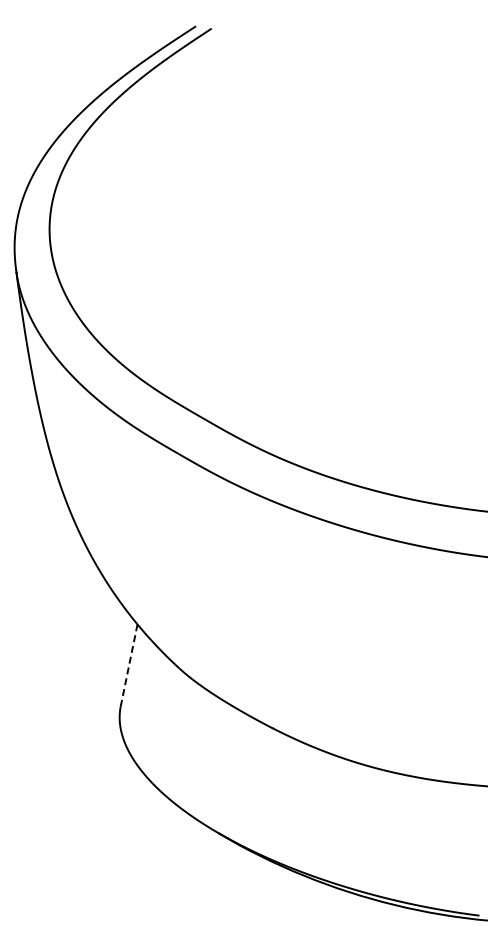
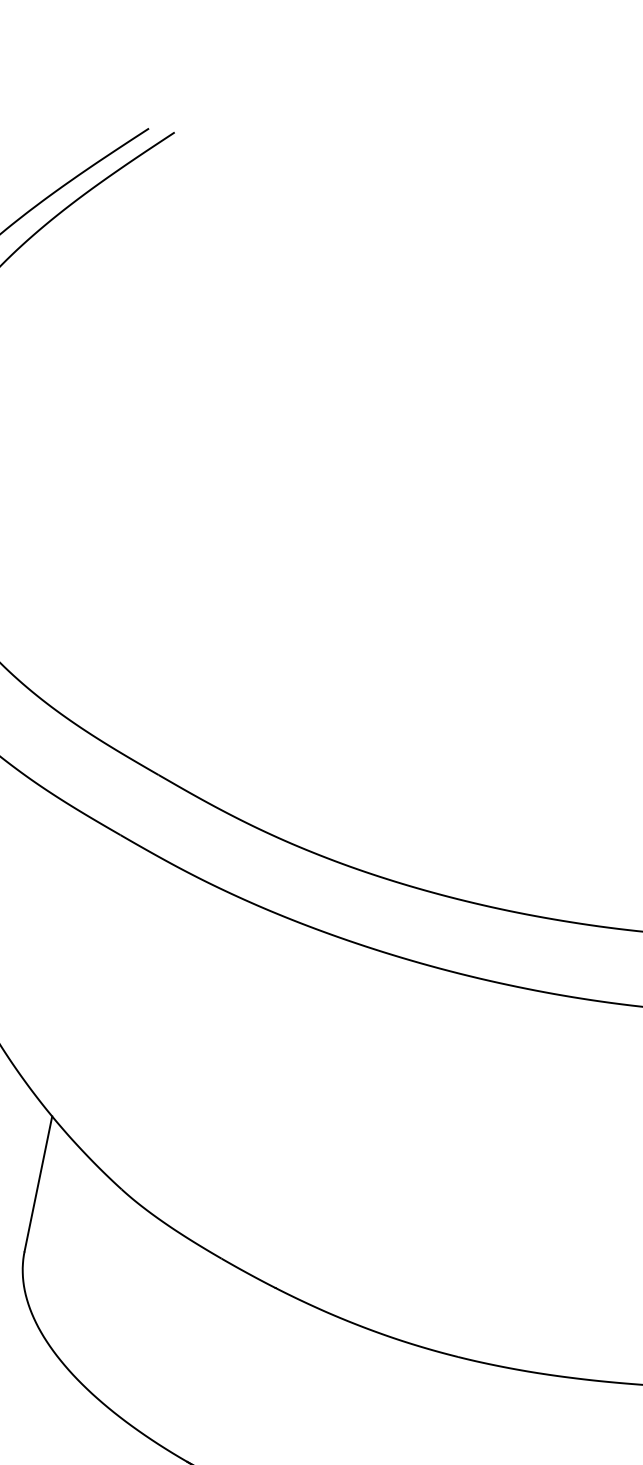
line: (129, 665) -> (38, 1184), dashed -> solid

